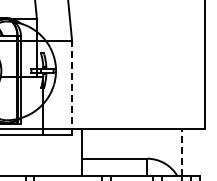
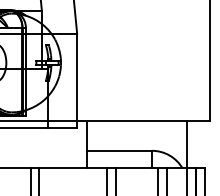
line: (72, 88) -> (77, 80), dashed -> solid
line: (182, 152) -> (187, 144), dashed -> solid

